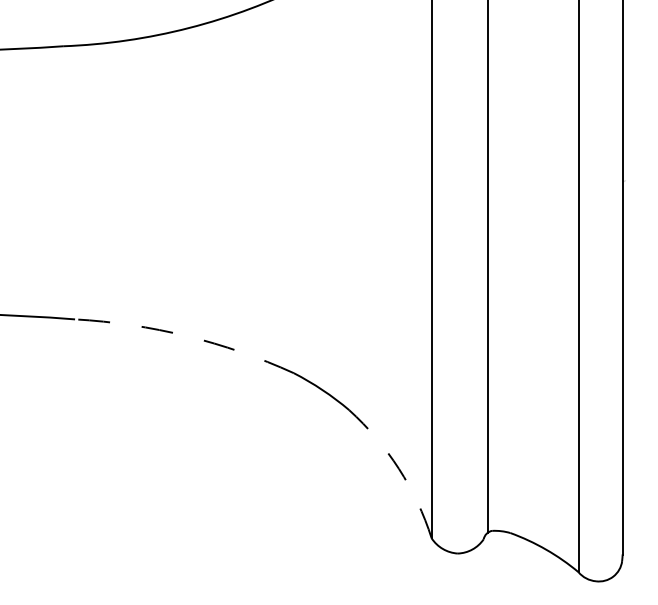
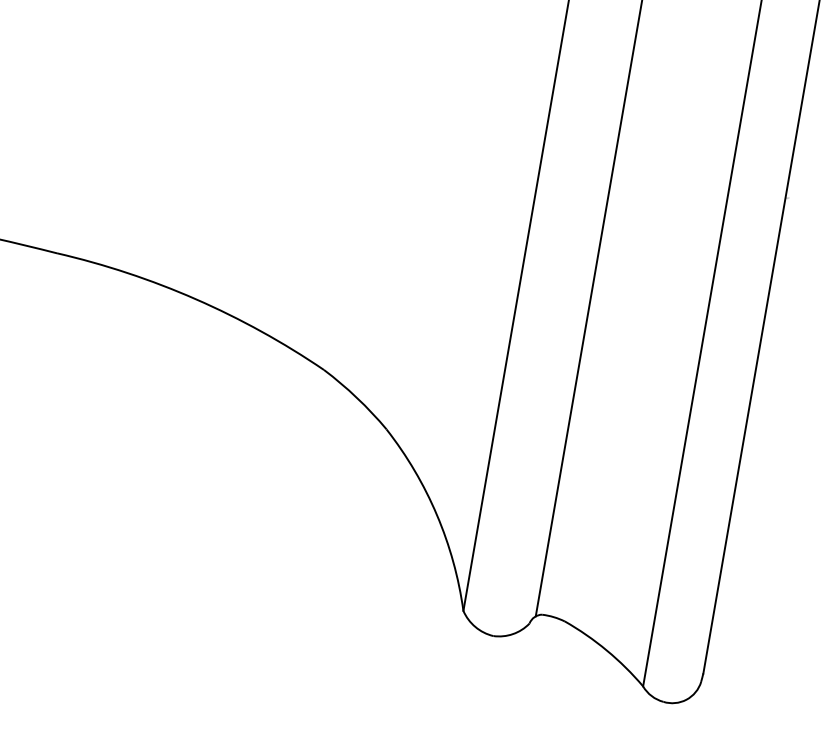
arc: (186, 336) -> (195, 299), dashed -> solid
arc: (398, 468) -> (436, 514), dashed -> solid

